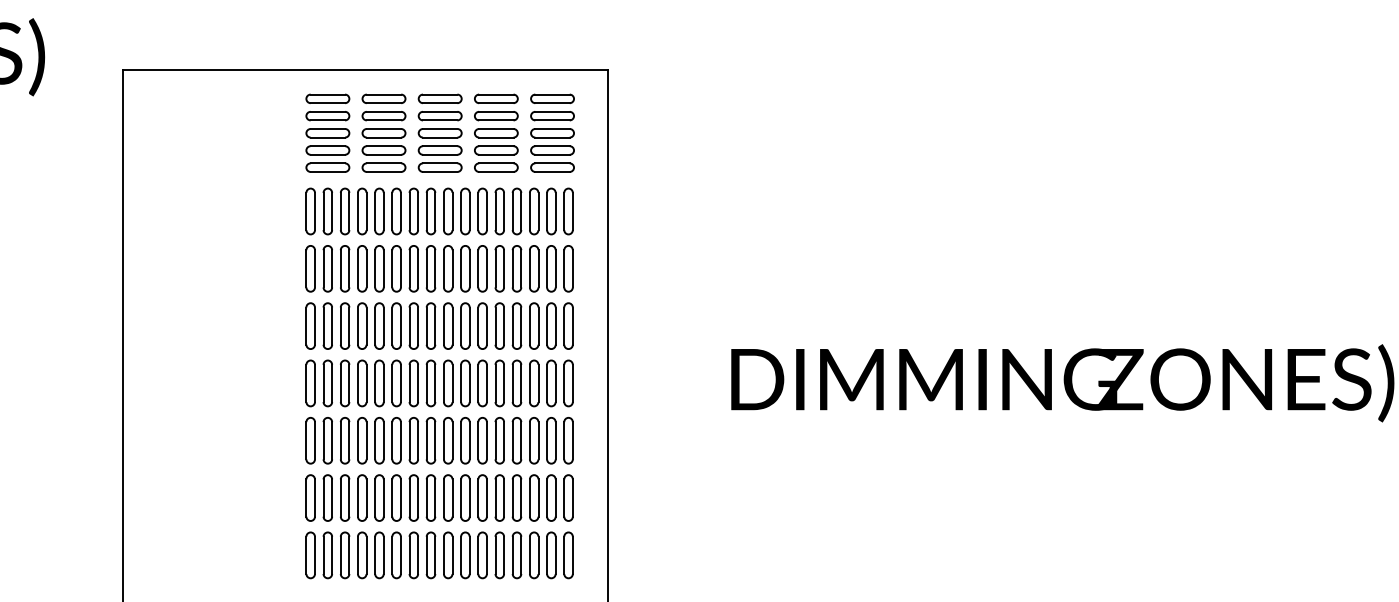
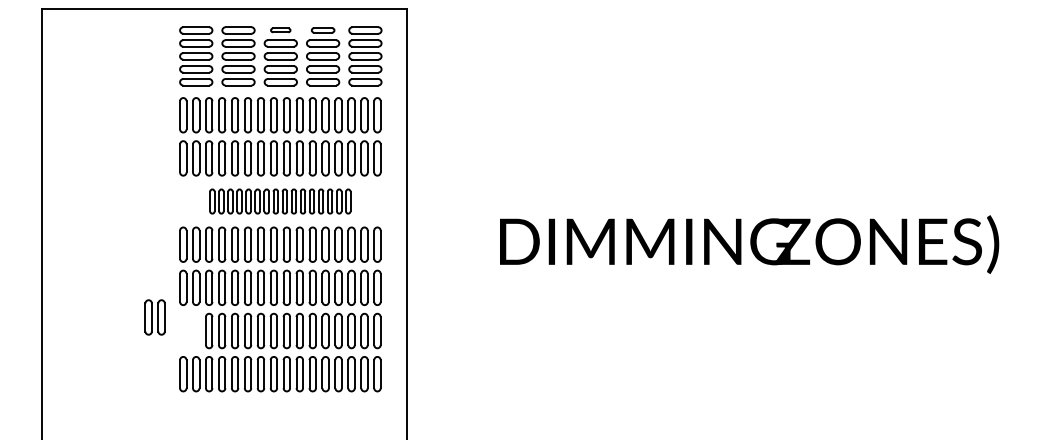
part: (439, 98) -> (280, 30), size x0.6
part: (496, 98) -> (323, 30), size x0.7
part: (439, 325) -> (280, 201), size x0.7
part: (318, 497) -> (154, 317), moved

